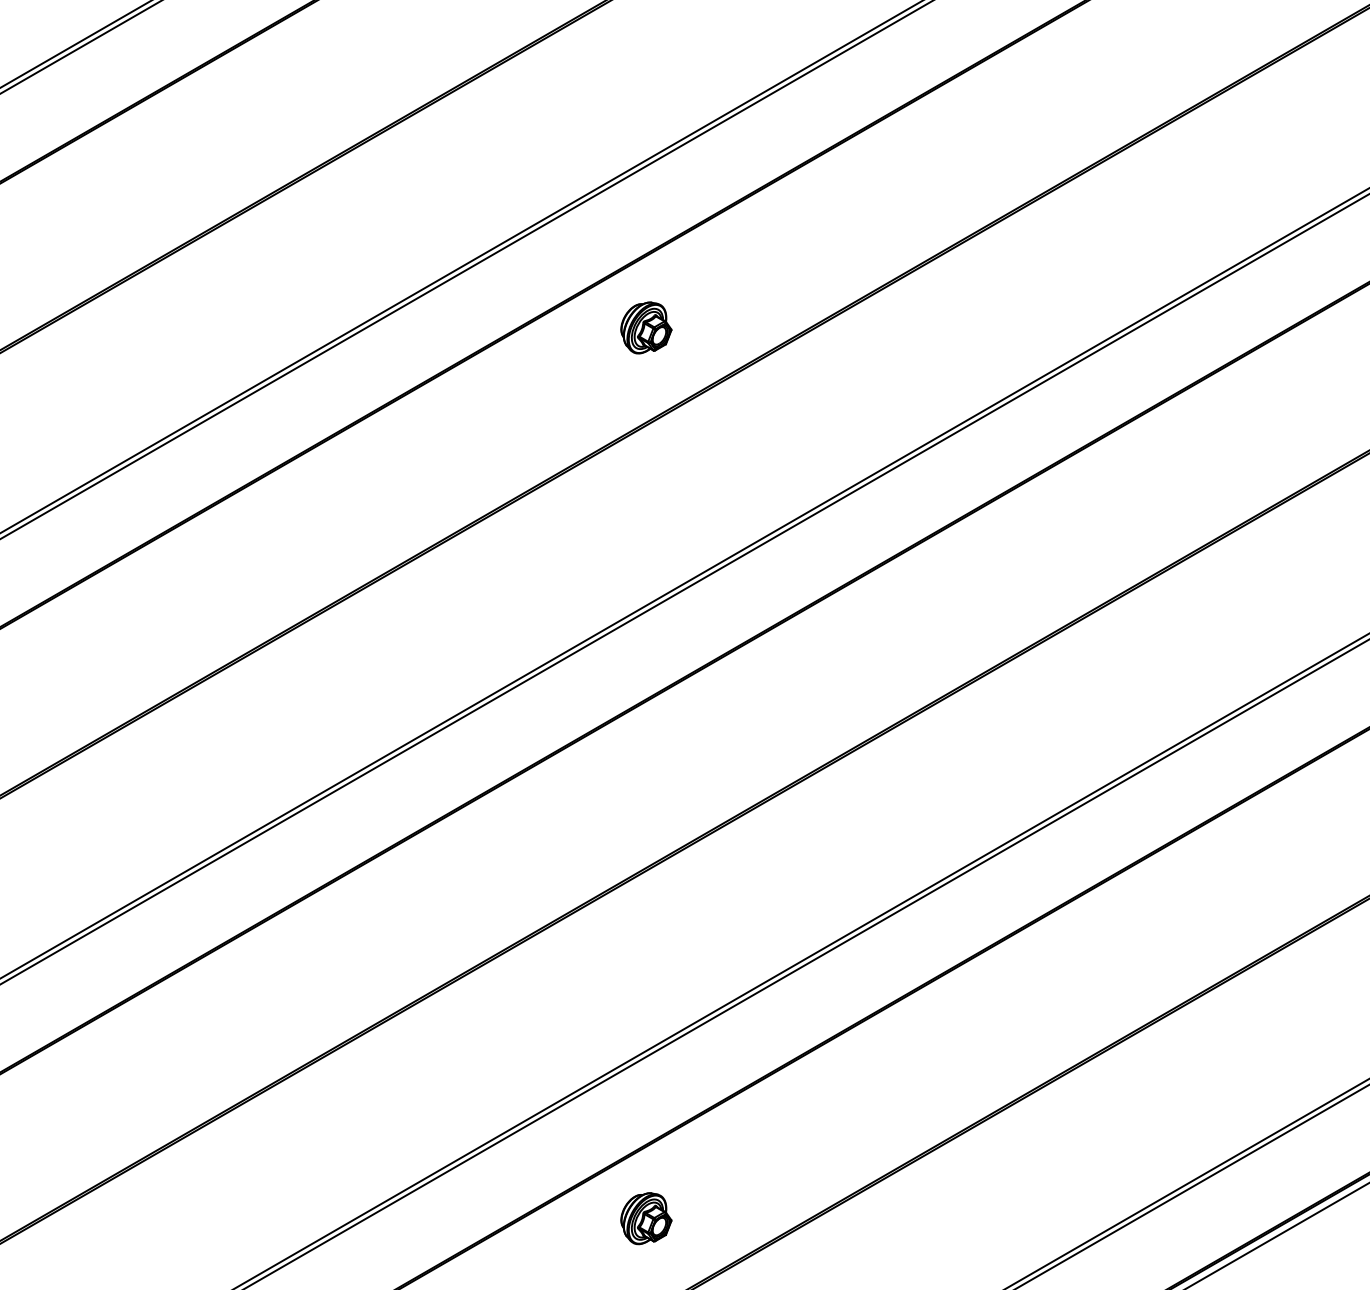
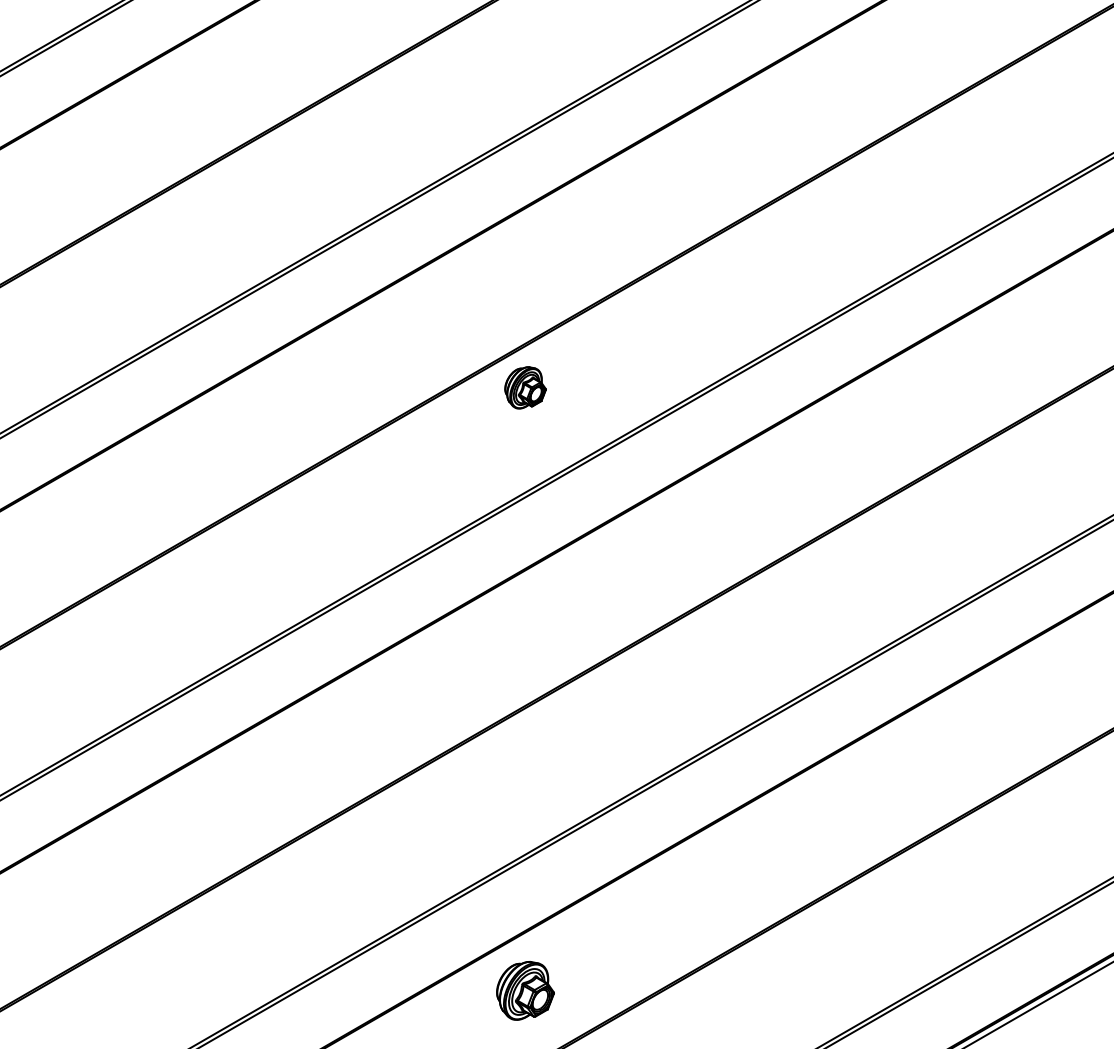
part: (646, 327) -> (525, 387), moved
part: (646, 1218) -> (525, 990), size x1.4

